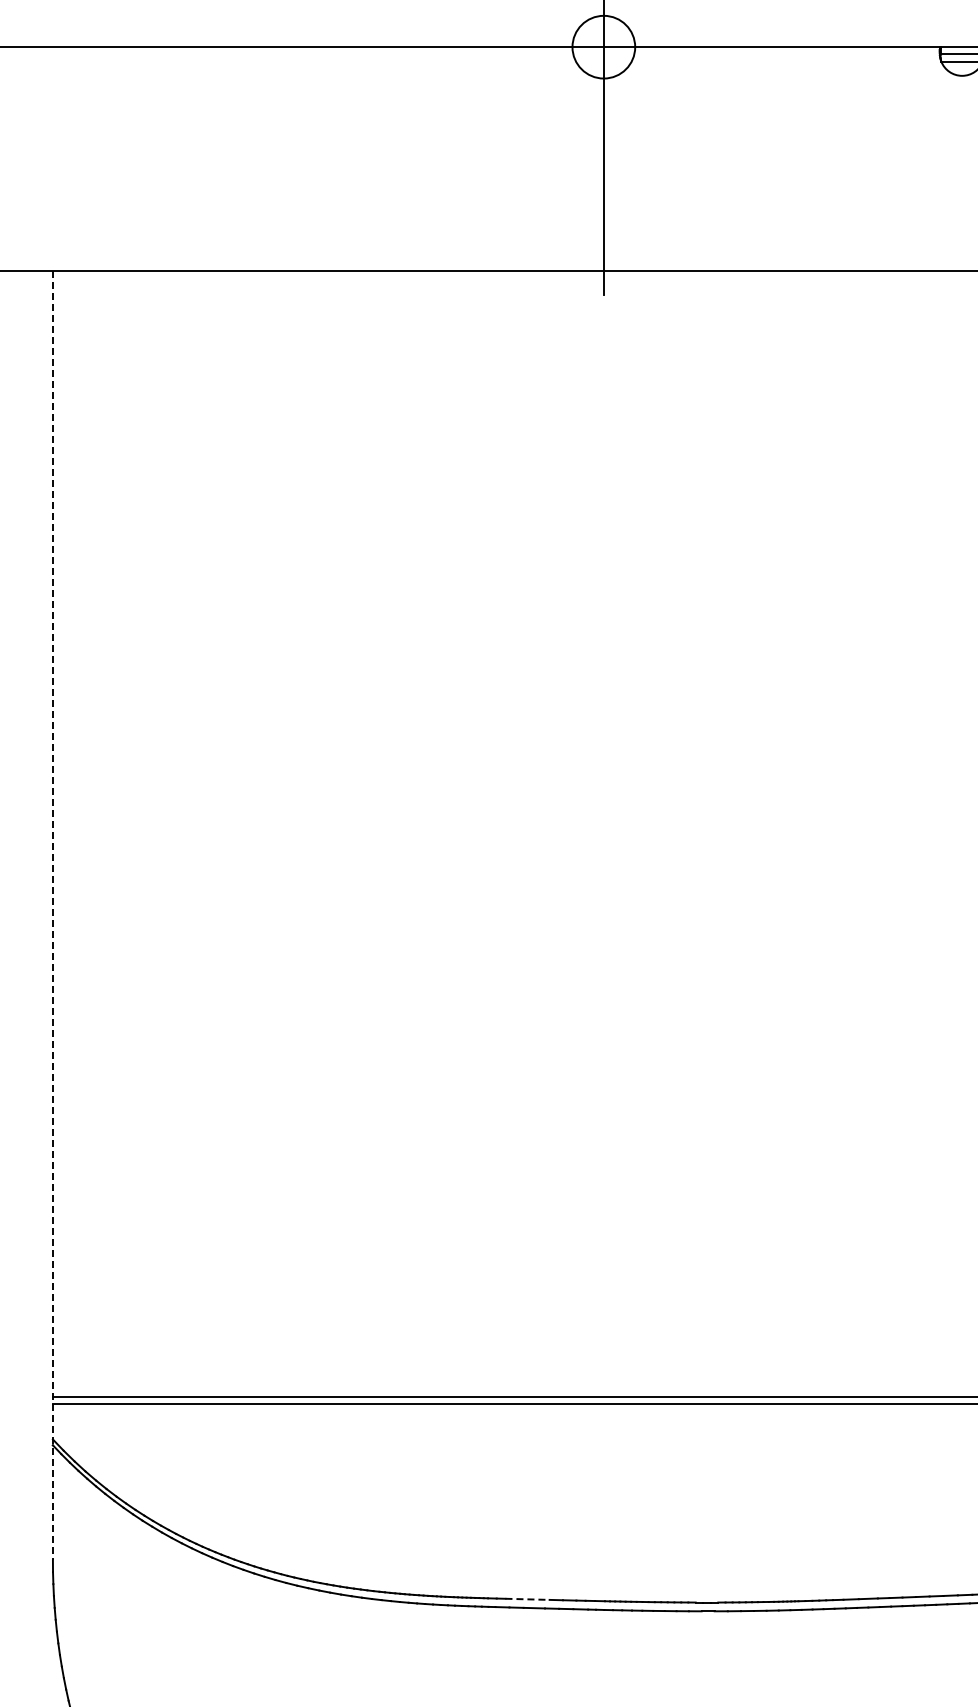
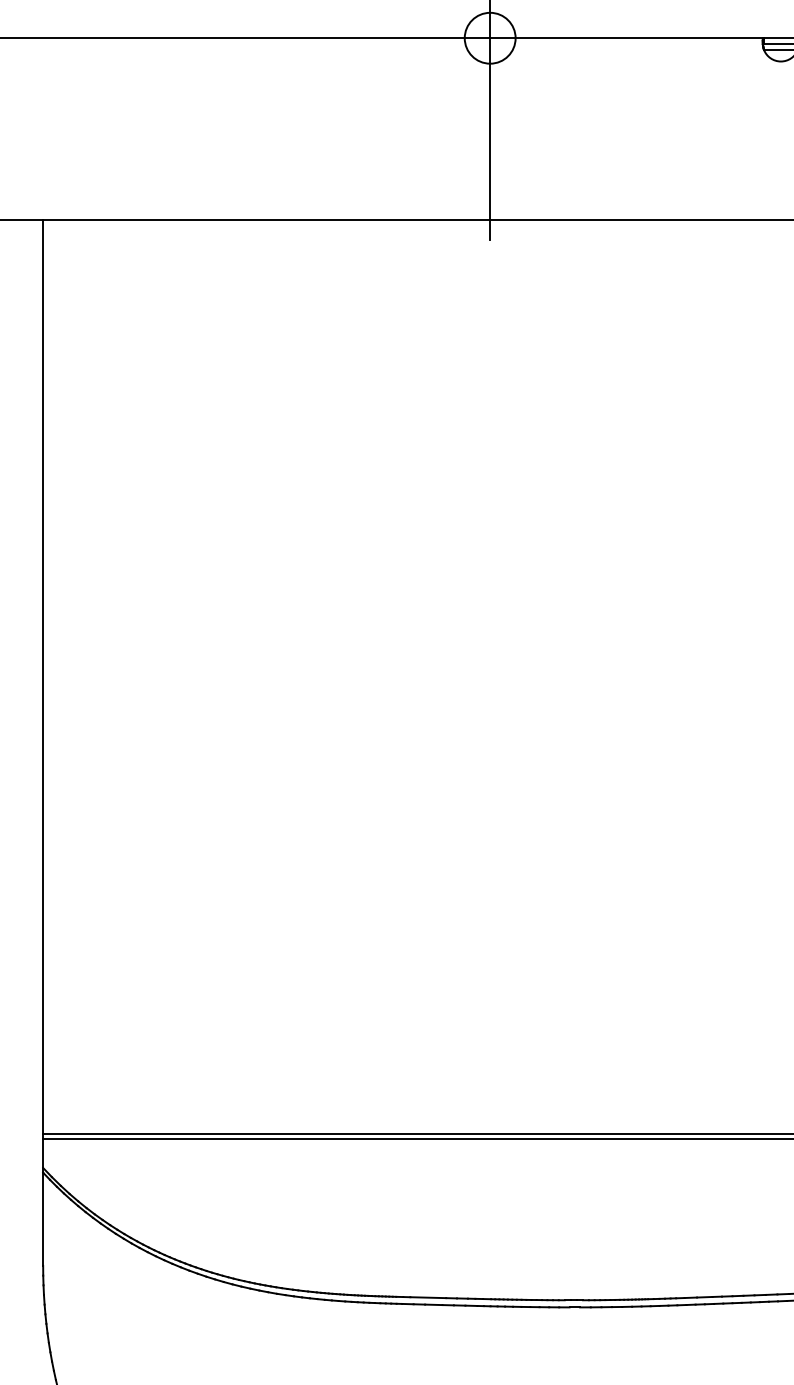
line: (52, 915) -> (42, 742), dashed -> solid
line: (528, 1599) -> (429, 1297), dashed -> solid

